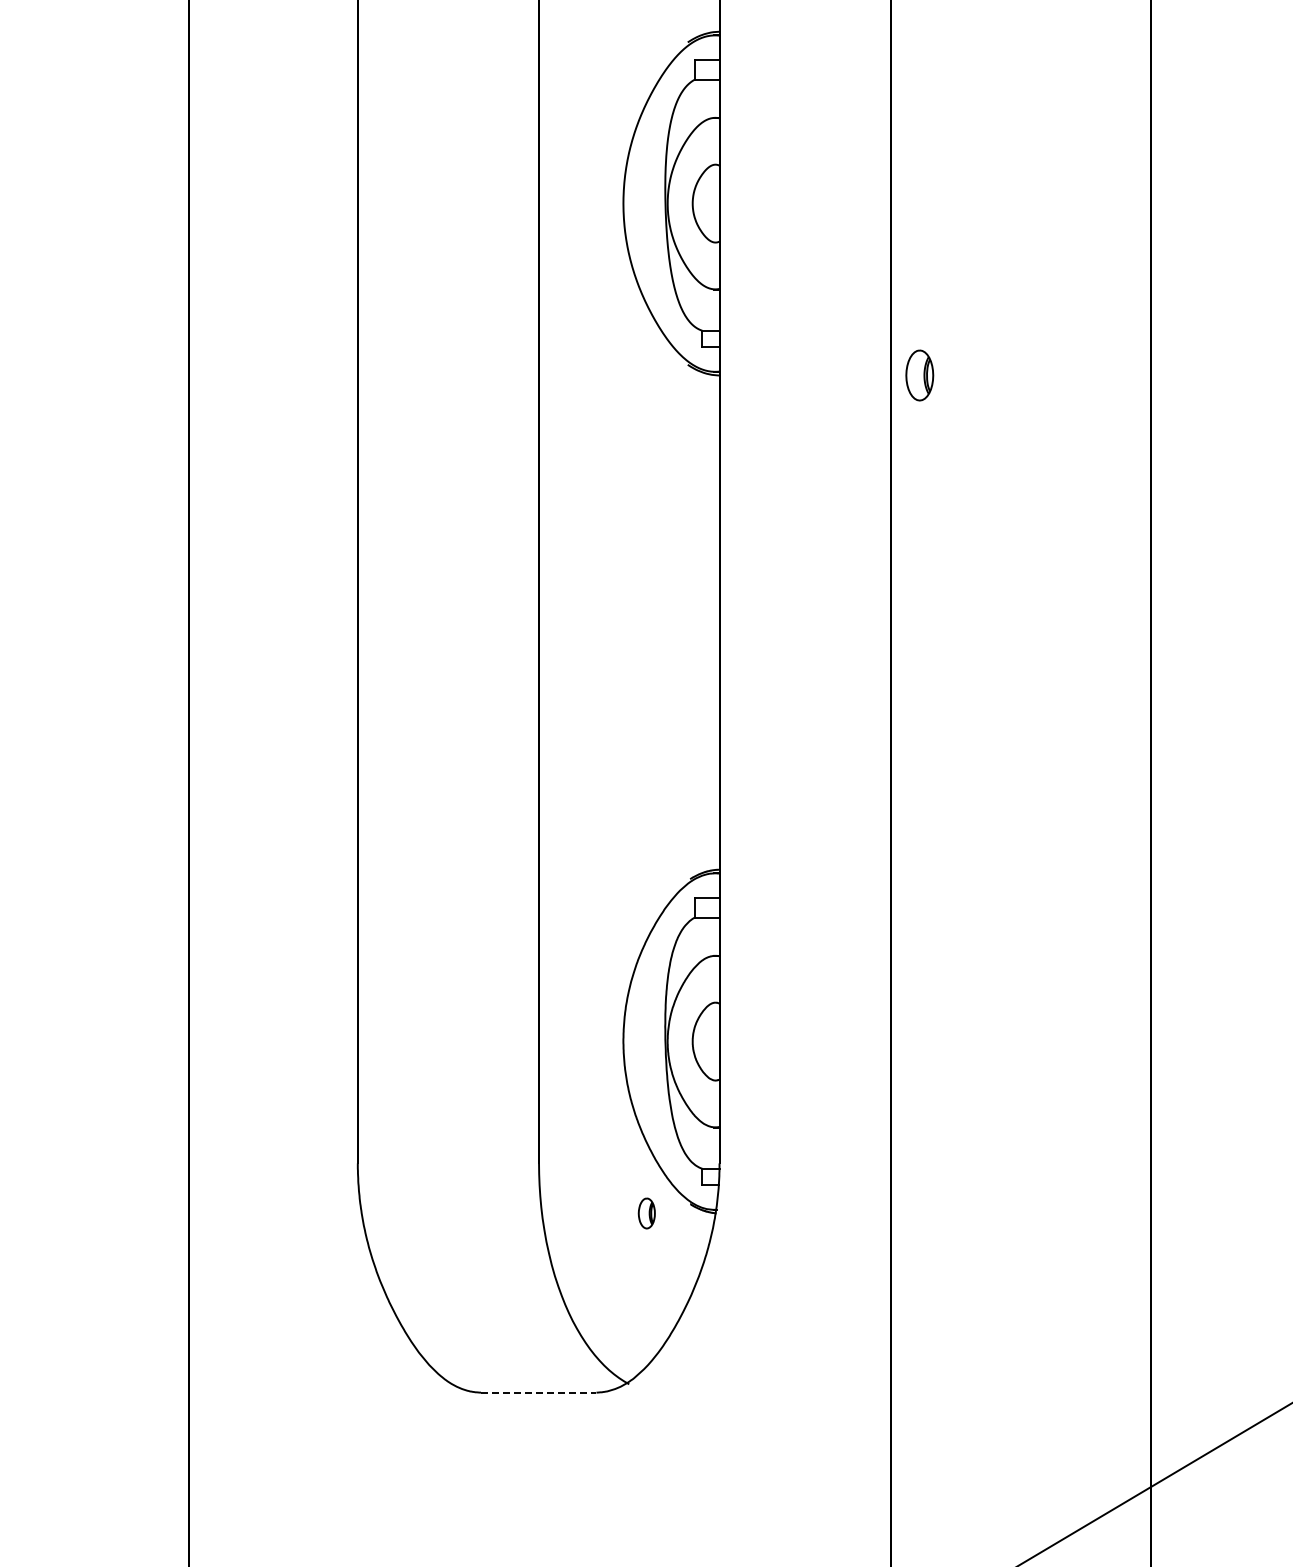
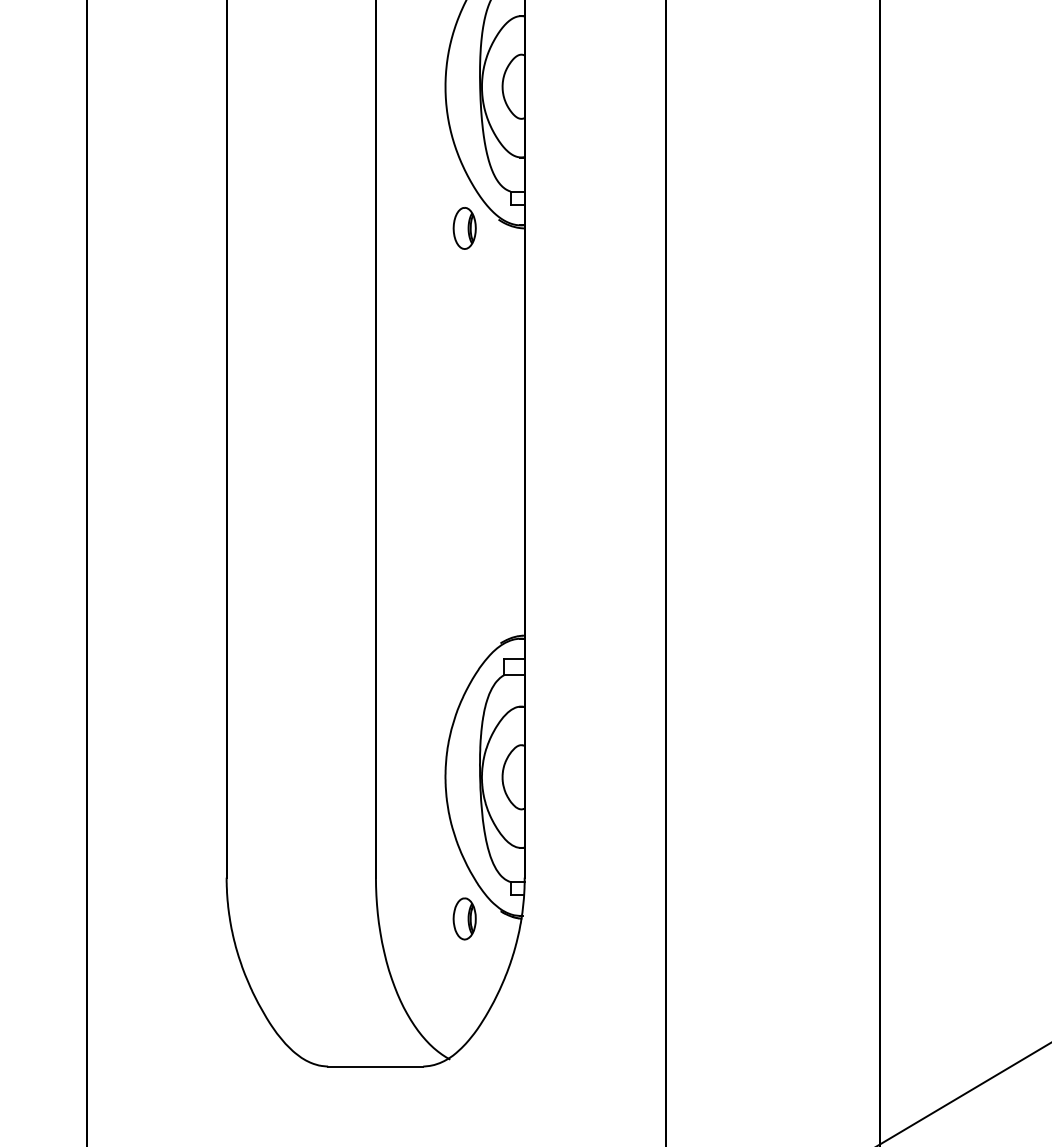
part: (919, 375) -> (464, 228), moved
part: (646, 1213) -> (464, 918), size x1.67
line: (538, 1392) -> (375, 1066), dashed -> solid

